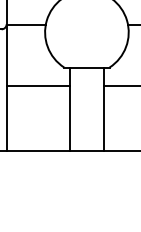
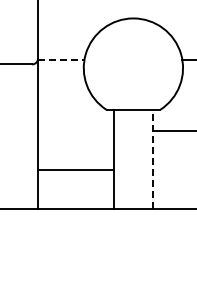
line: (26, 25) -> (61, 59), solid -> dashed
line: (38, 85) -> (75, 170), moved
line: (103, 109) -> (153, 159), solid -> dashed

